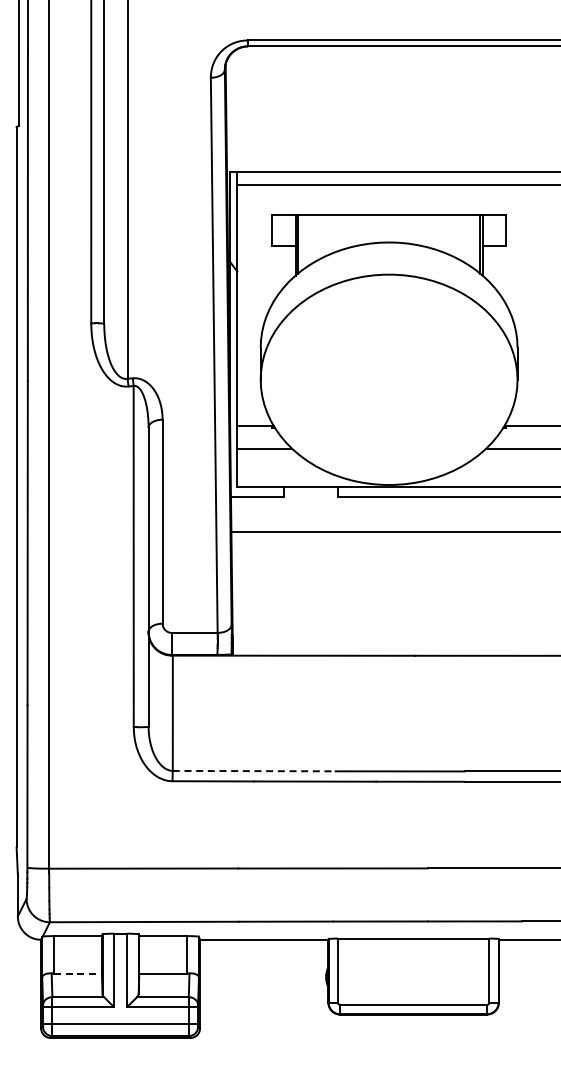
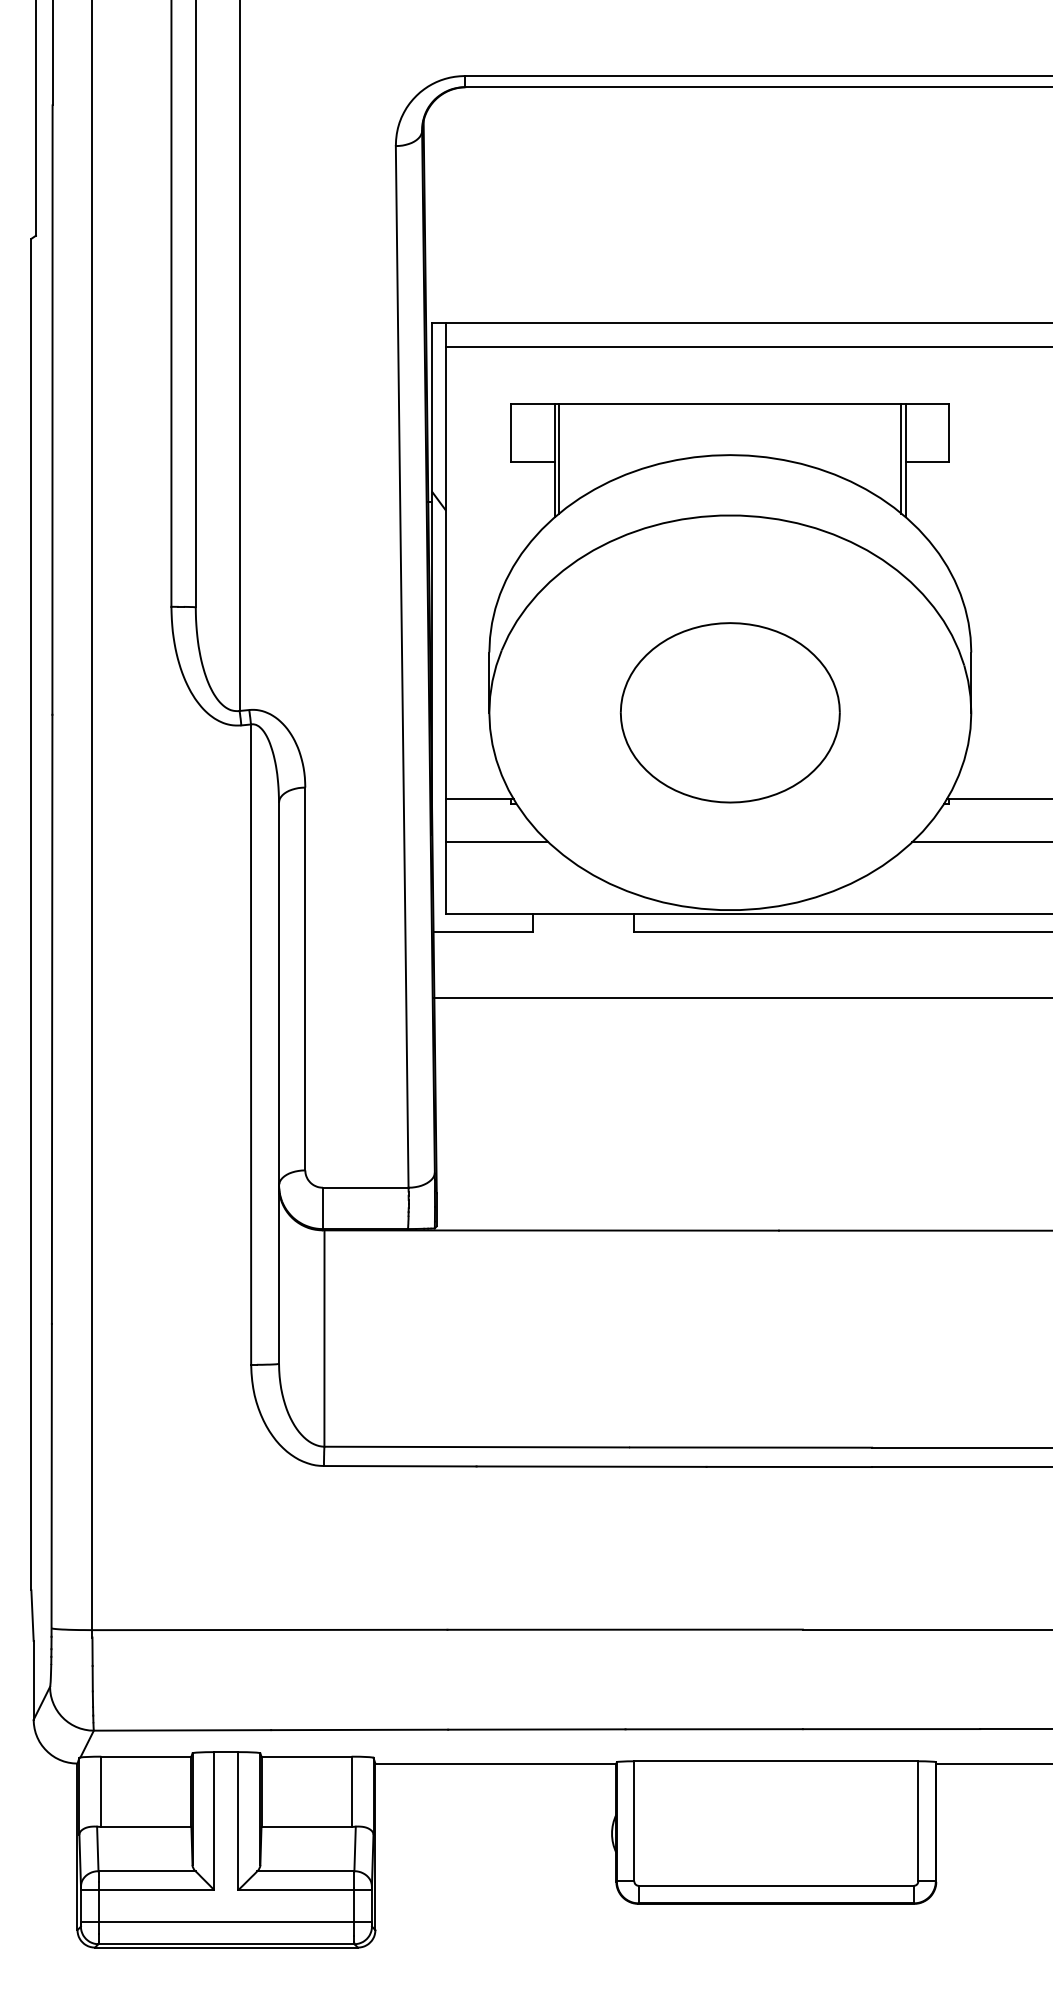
part: (388, 379) -> (729, 712), added
line: (254, 771) -> (477, 1447), dashed -> solid
line: (78, 973) -> (147, 1826), dashed -> solid

